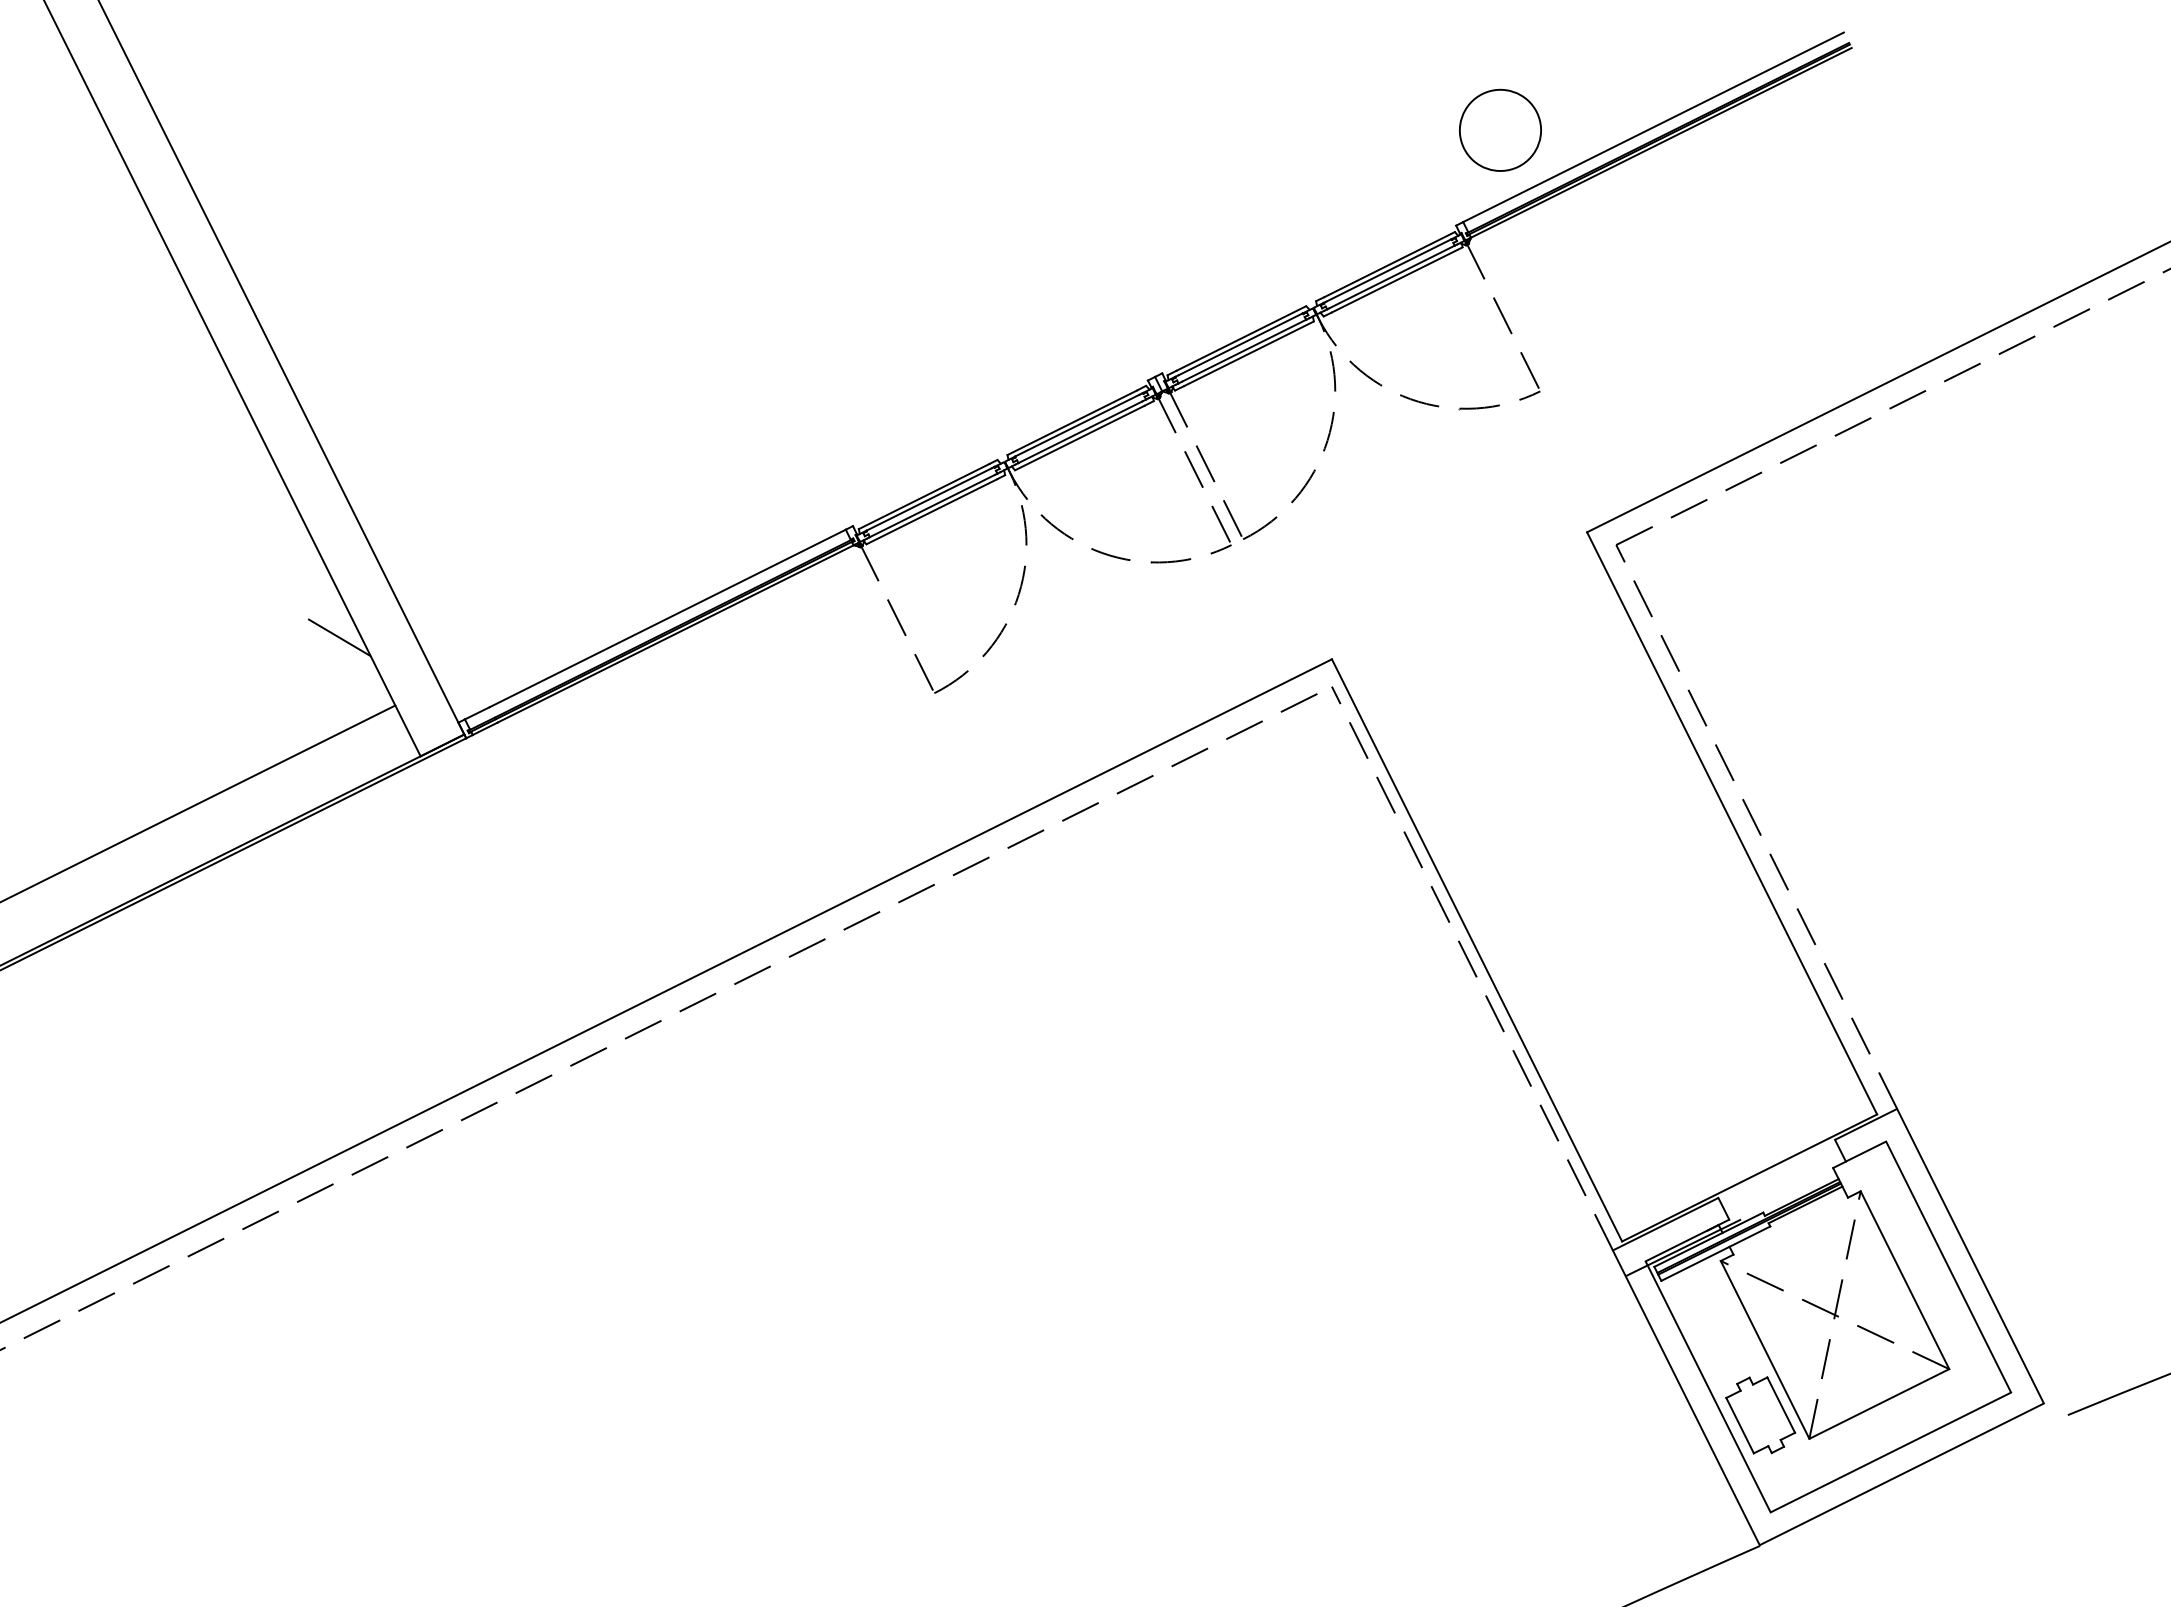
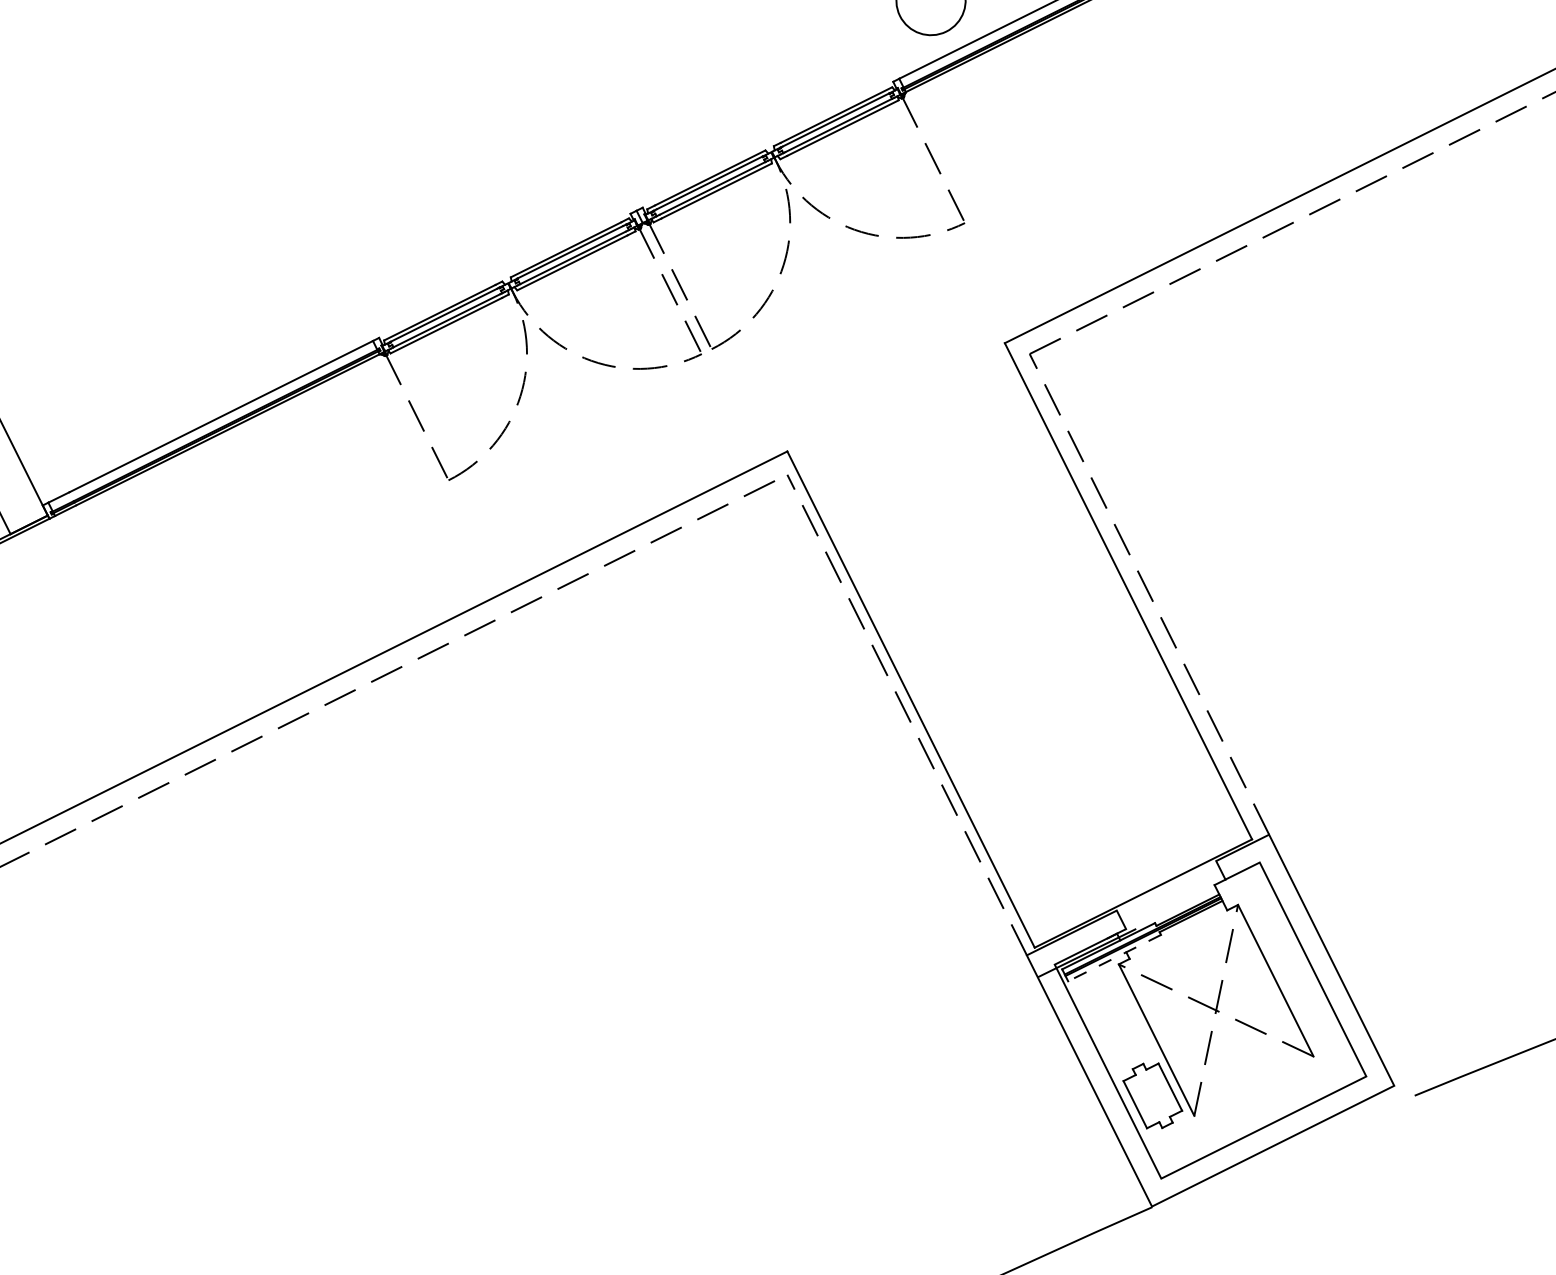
line: (1715, 1253) -> (1114, 957), solid -> dashed
line: (1879, 1403) -> (1254, 1085), removed

